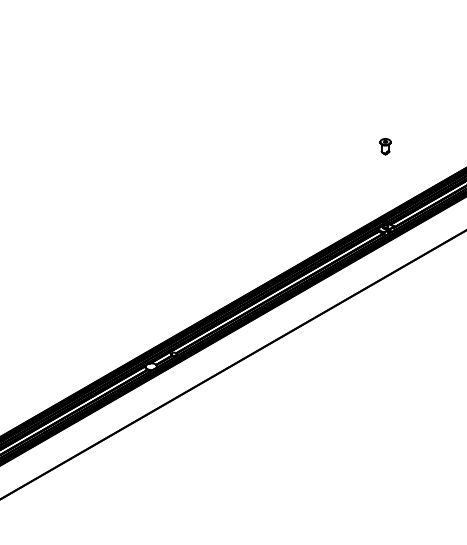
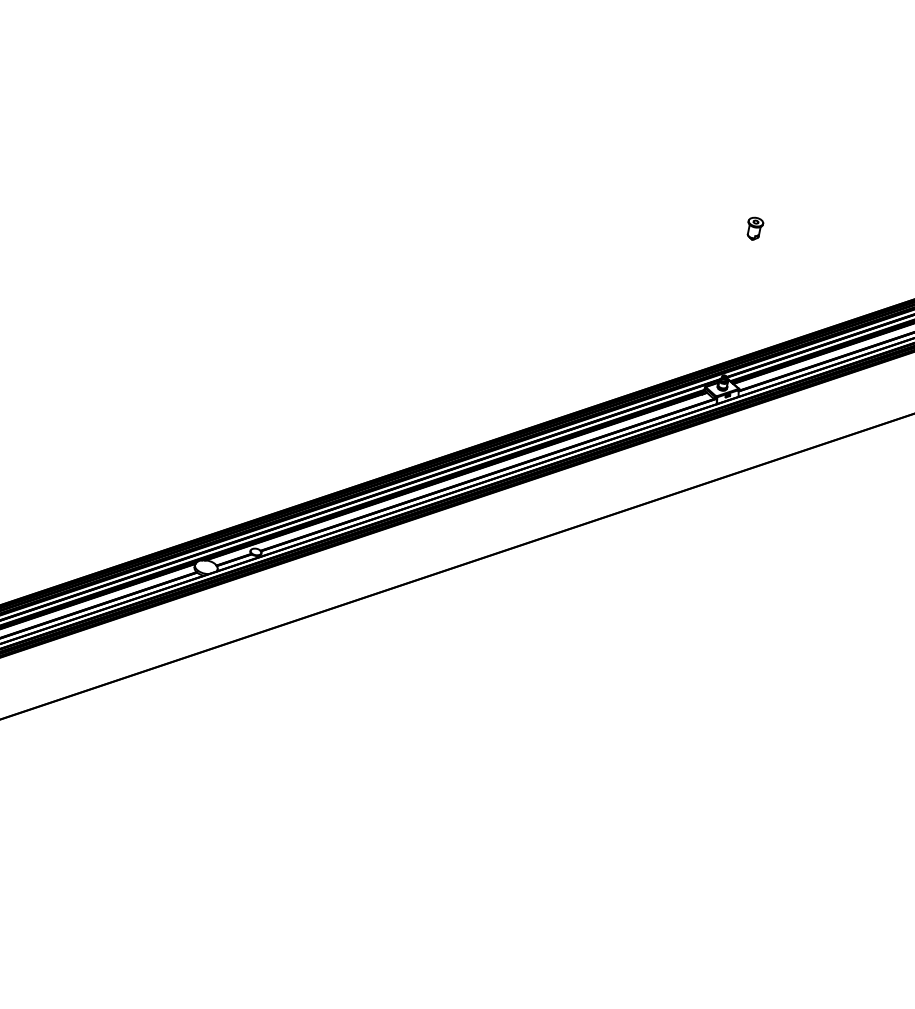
part: (385, 146) -> (754, 228), size x0.71

